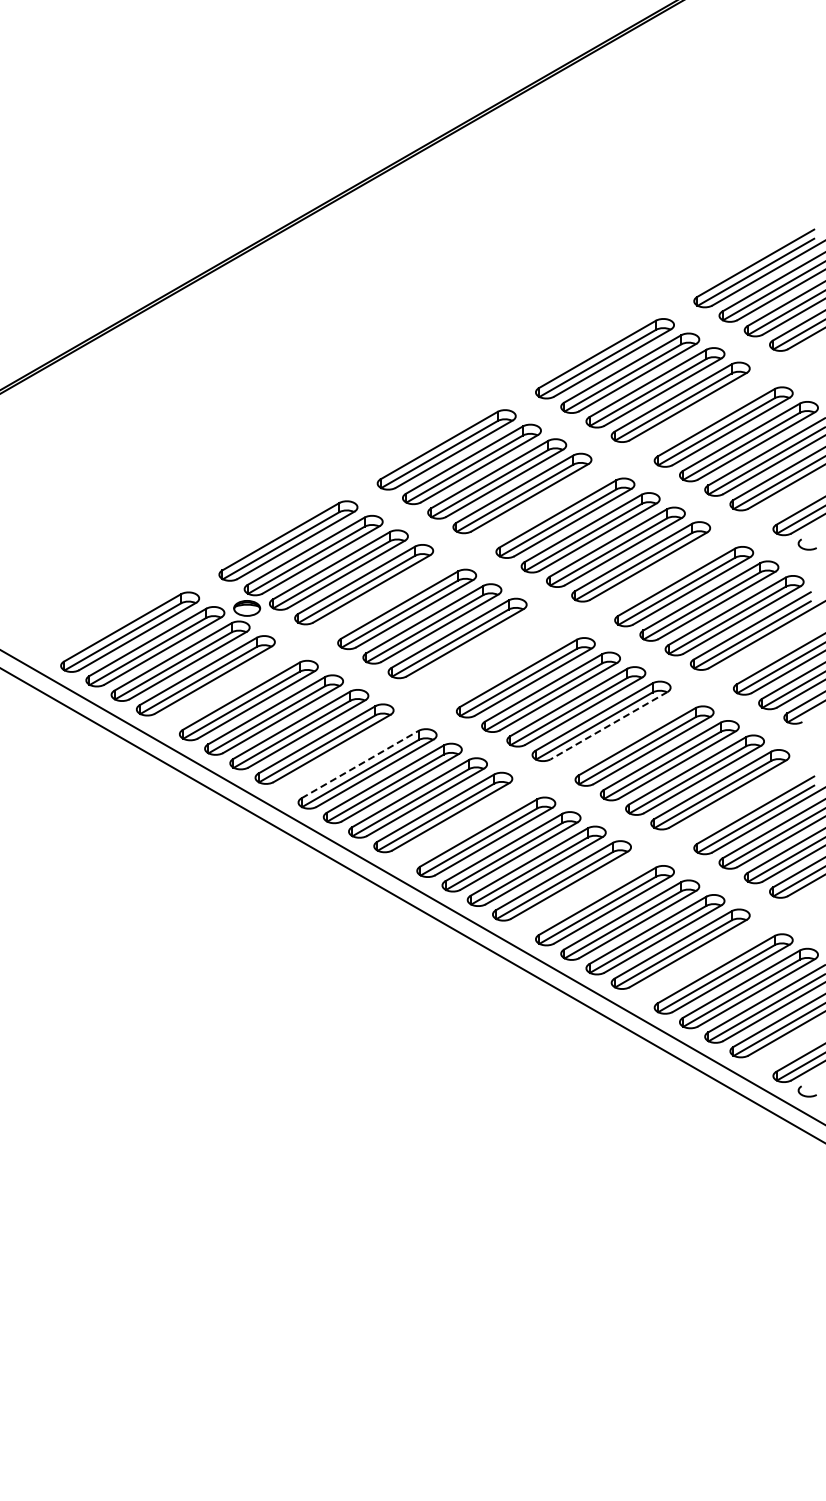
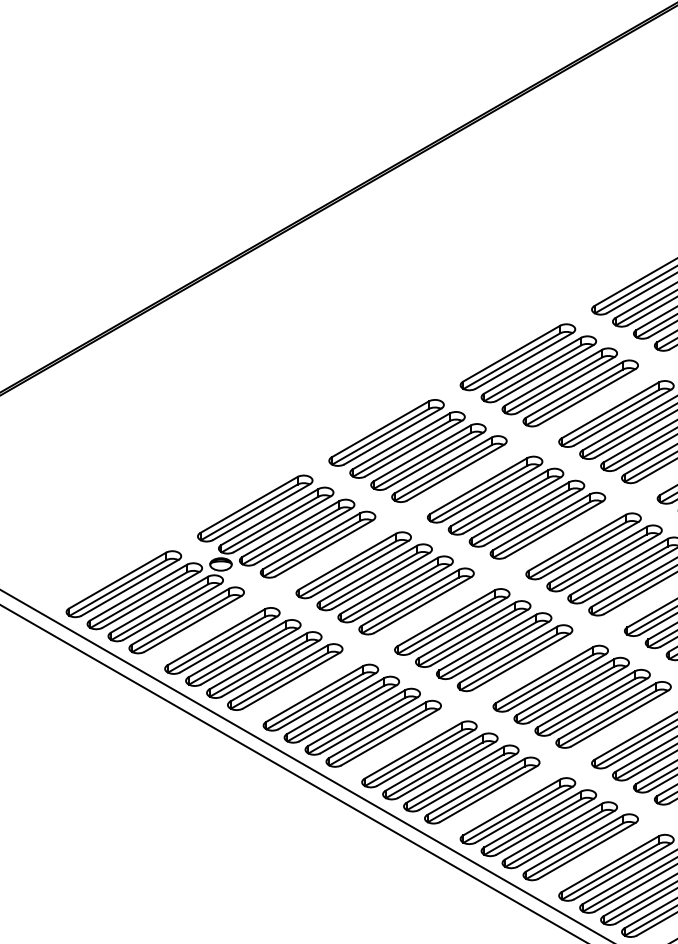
part: (482, 652) -> (416, 601), added
line: (608, 725) -> (520, 661), dashed -> solid
line: (360, 764) -> (315, 693), dashed -> solid

